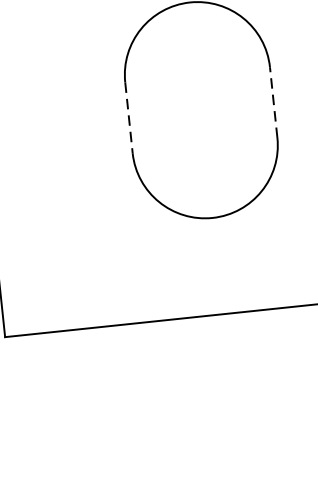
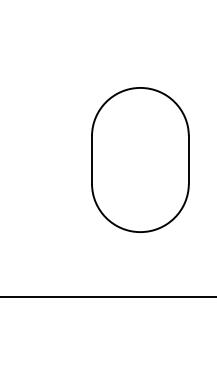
line: (273, 103) -> (188, 160), dashed -> solid
line: (129, 118) -> (92, 160), dashed -> solid

